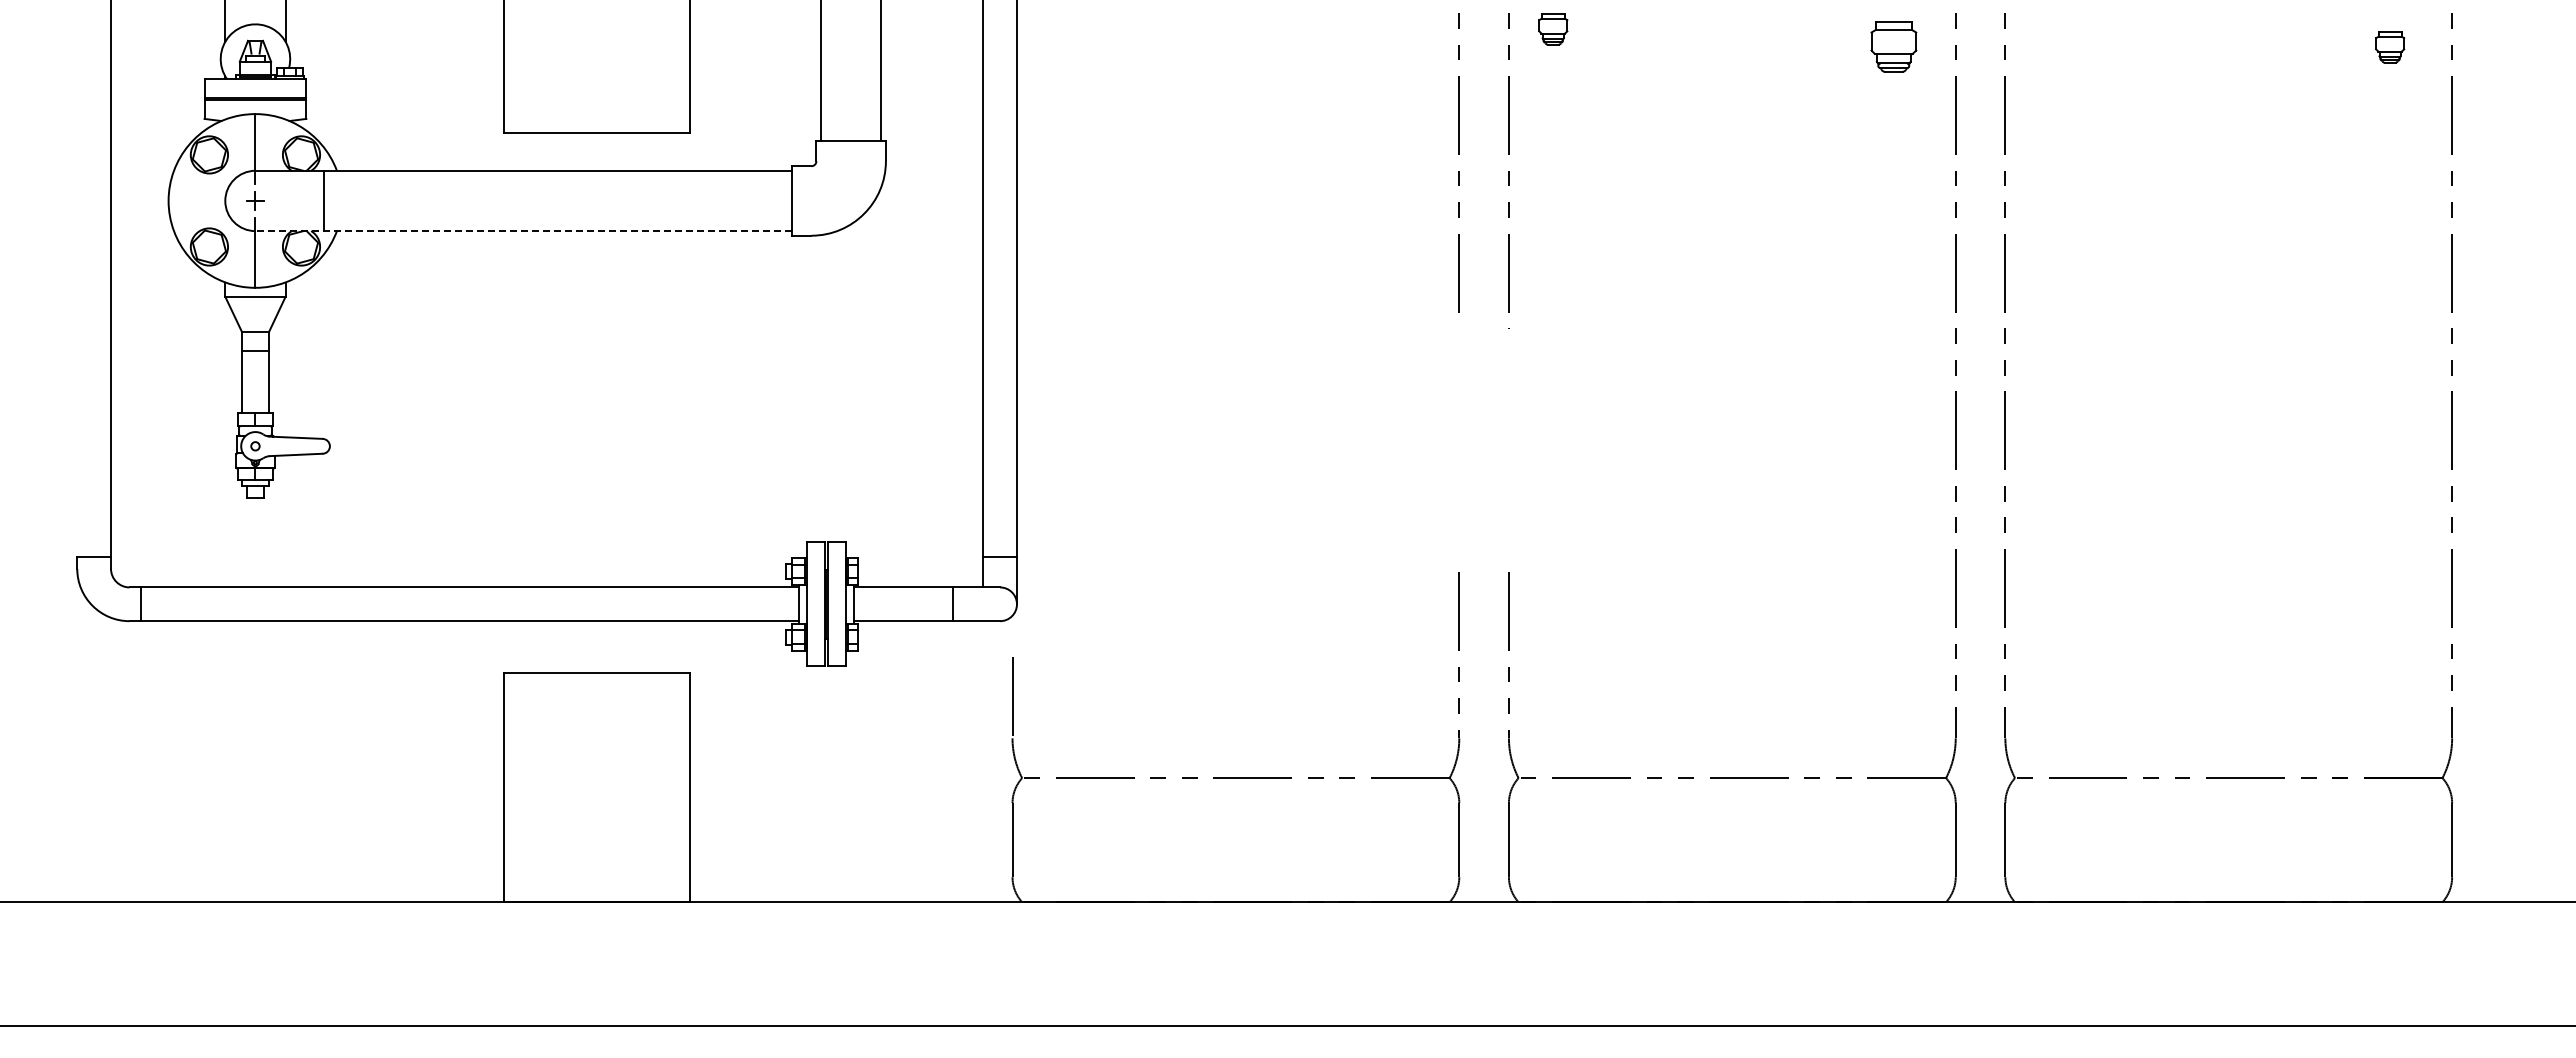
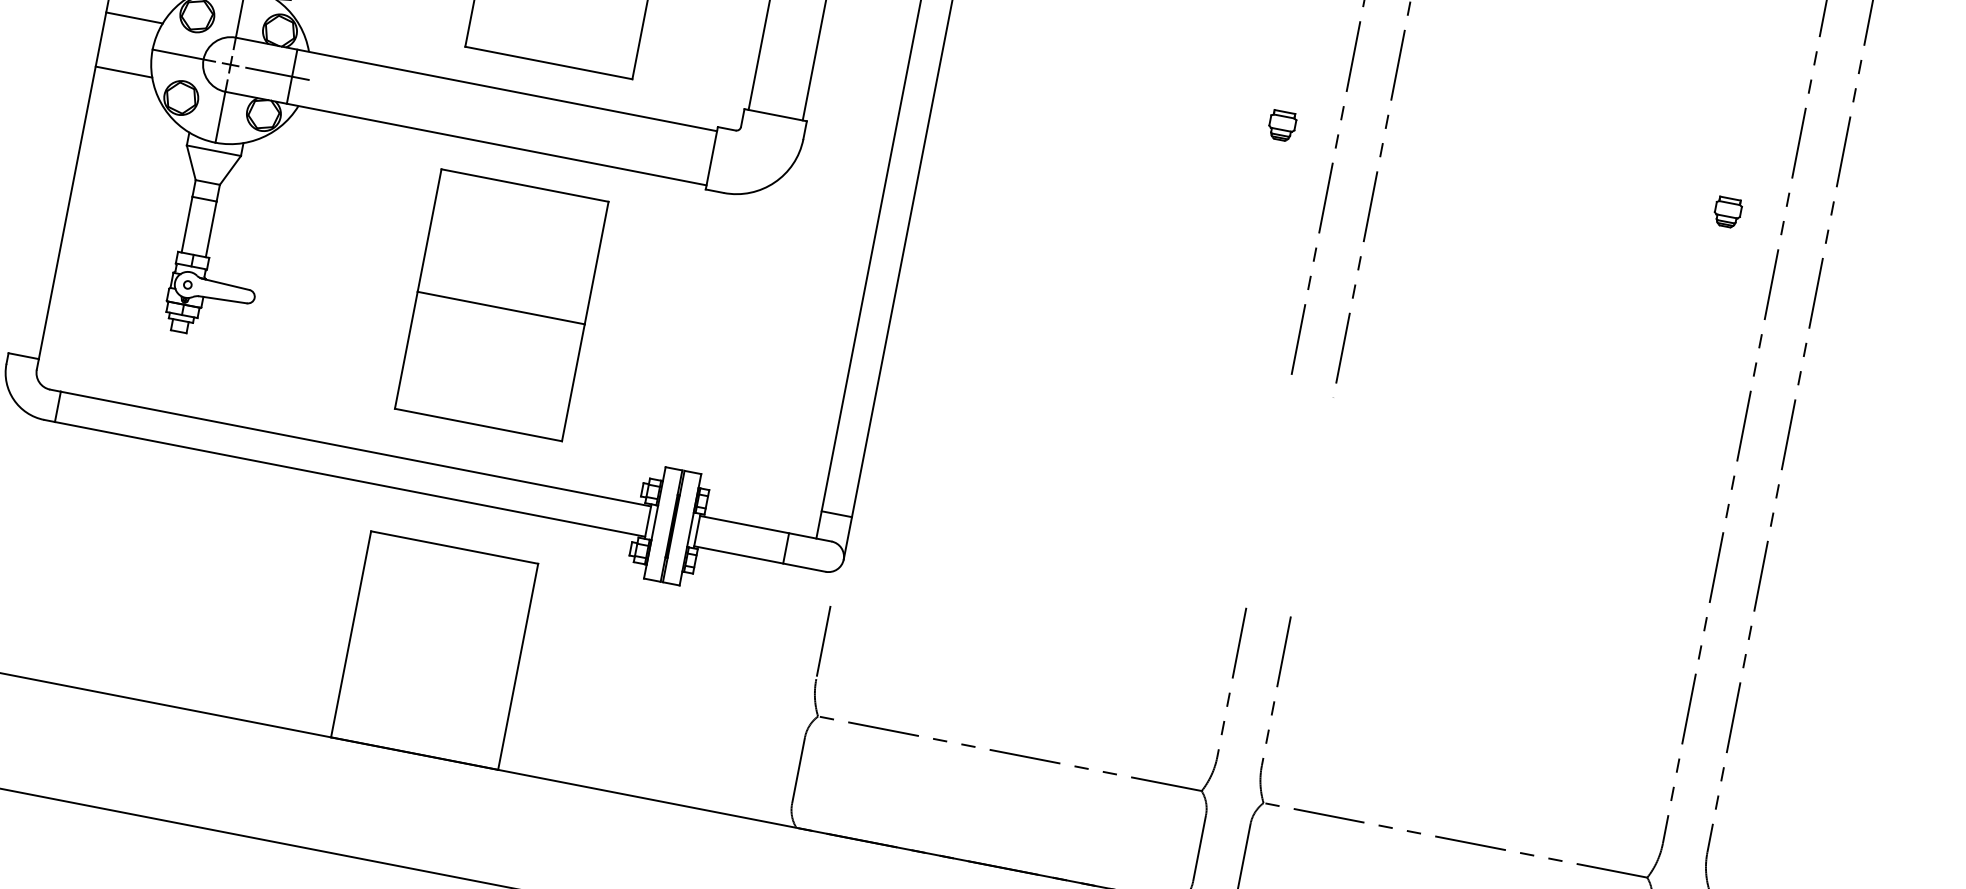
part: (1553, 29) -> (1282, 126), moved
part: (1893, 47) -> (1727, 212), size x0.62
line: (142, 170) -> (134, 17), added
line: (203, 200) -> (184, 55), added
line: (307, 200) -> (277, 73), added
line: (142, 231) -> (123, 72), added
line: (523, 231) -> (465, 138), dashed -> solid
part: (596, 402) -> (501, 305), added

